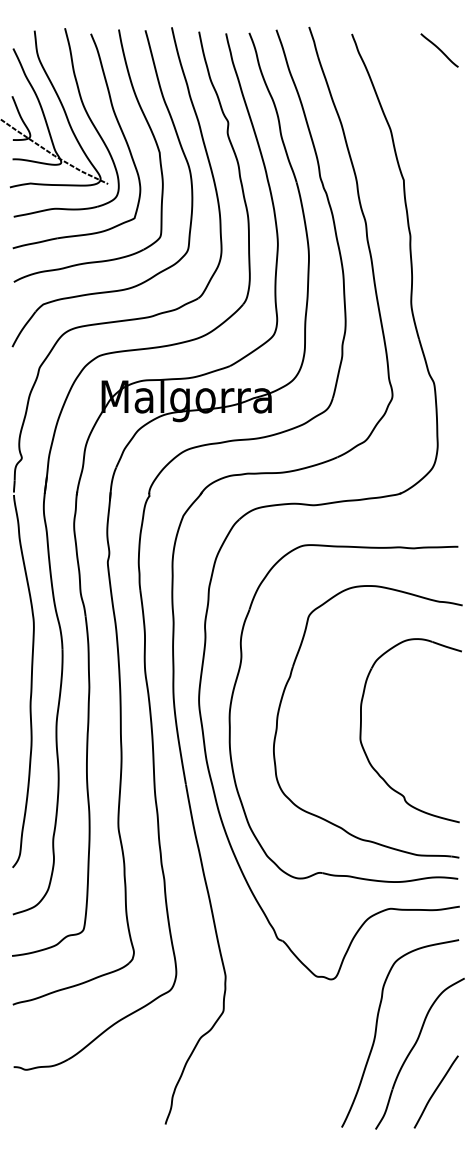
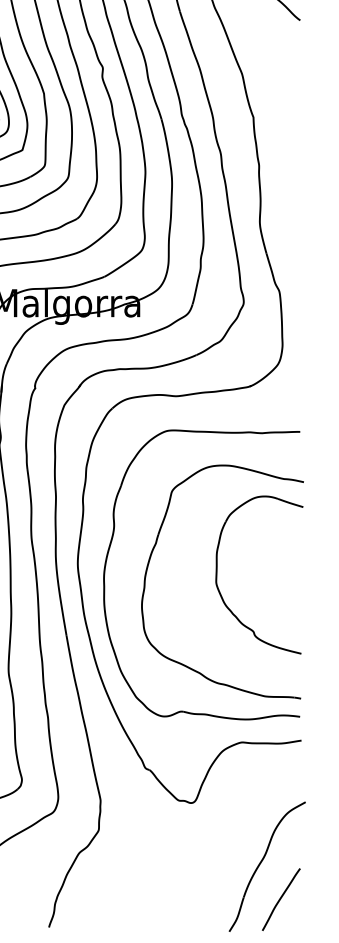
part: (361, 730) -> (217, 574), moved
curve: (377, 1027) -> (230, 844), removed

